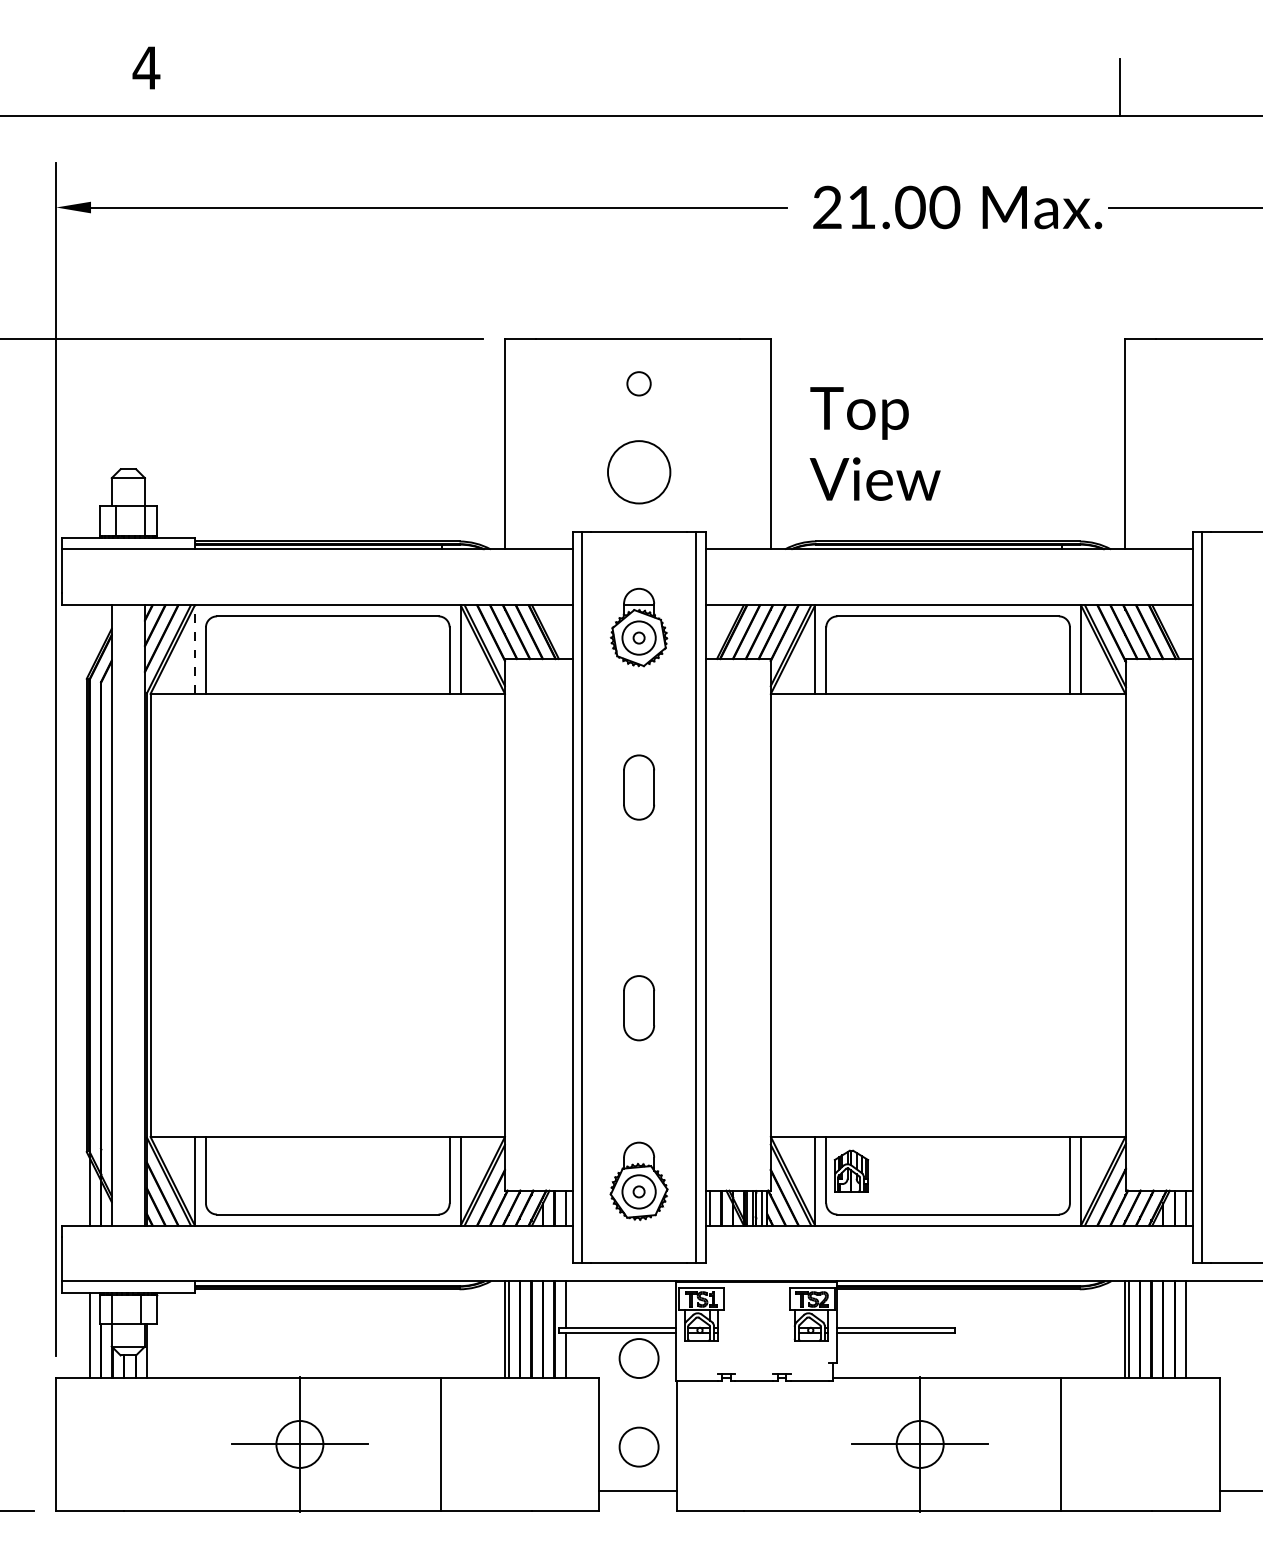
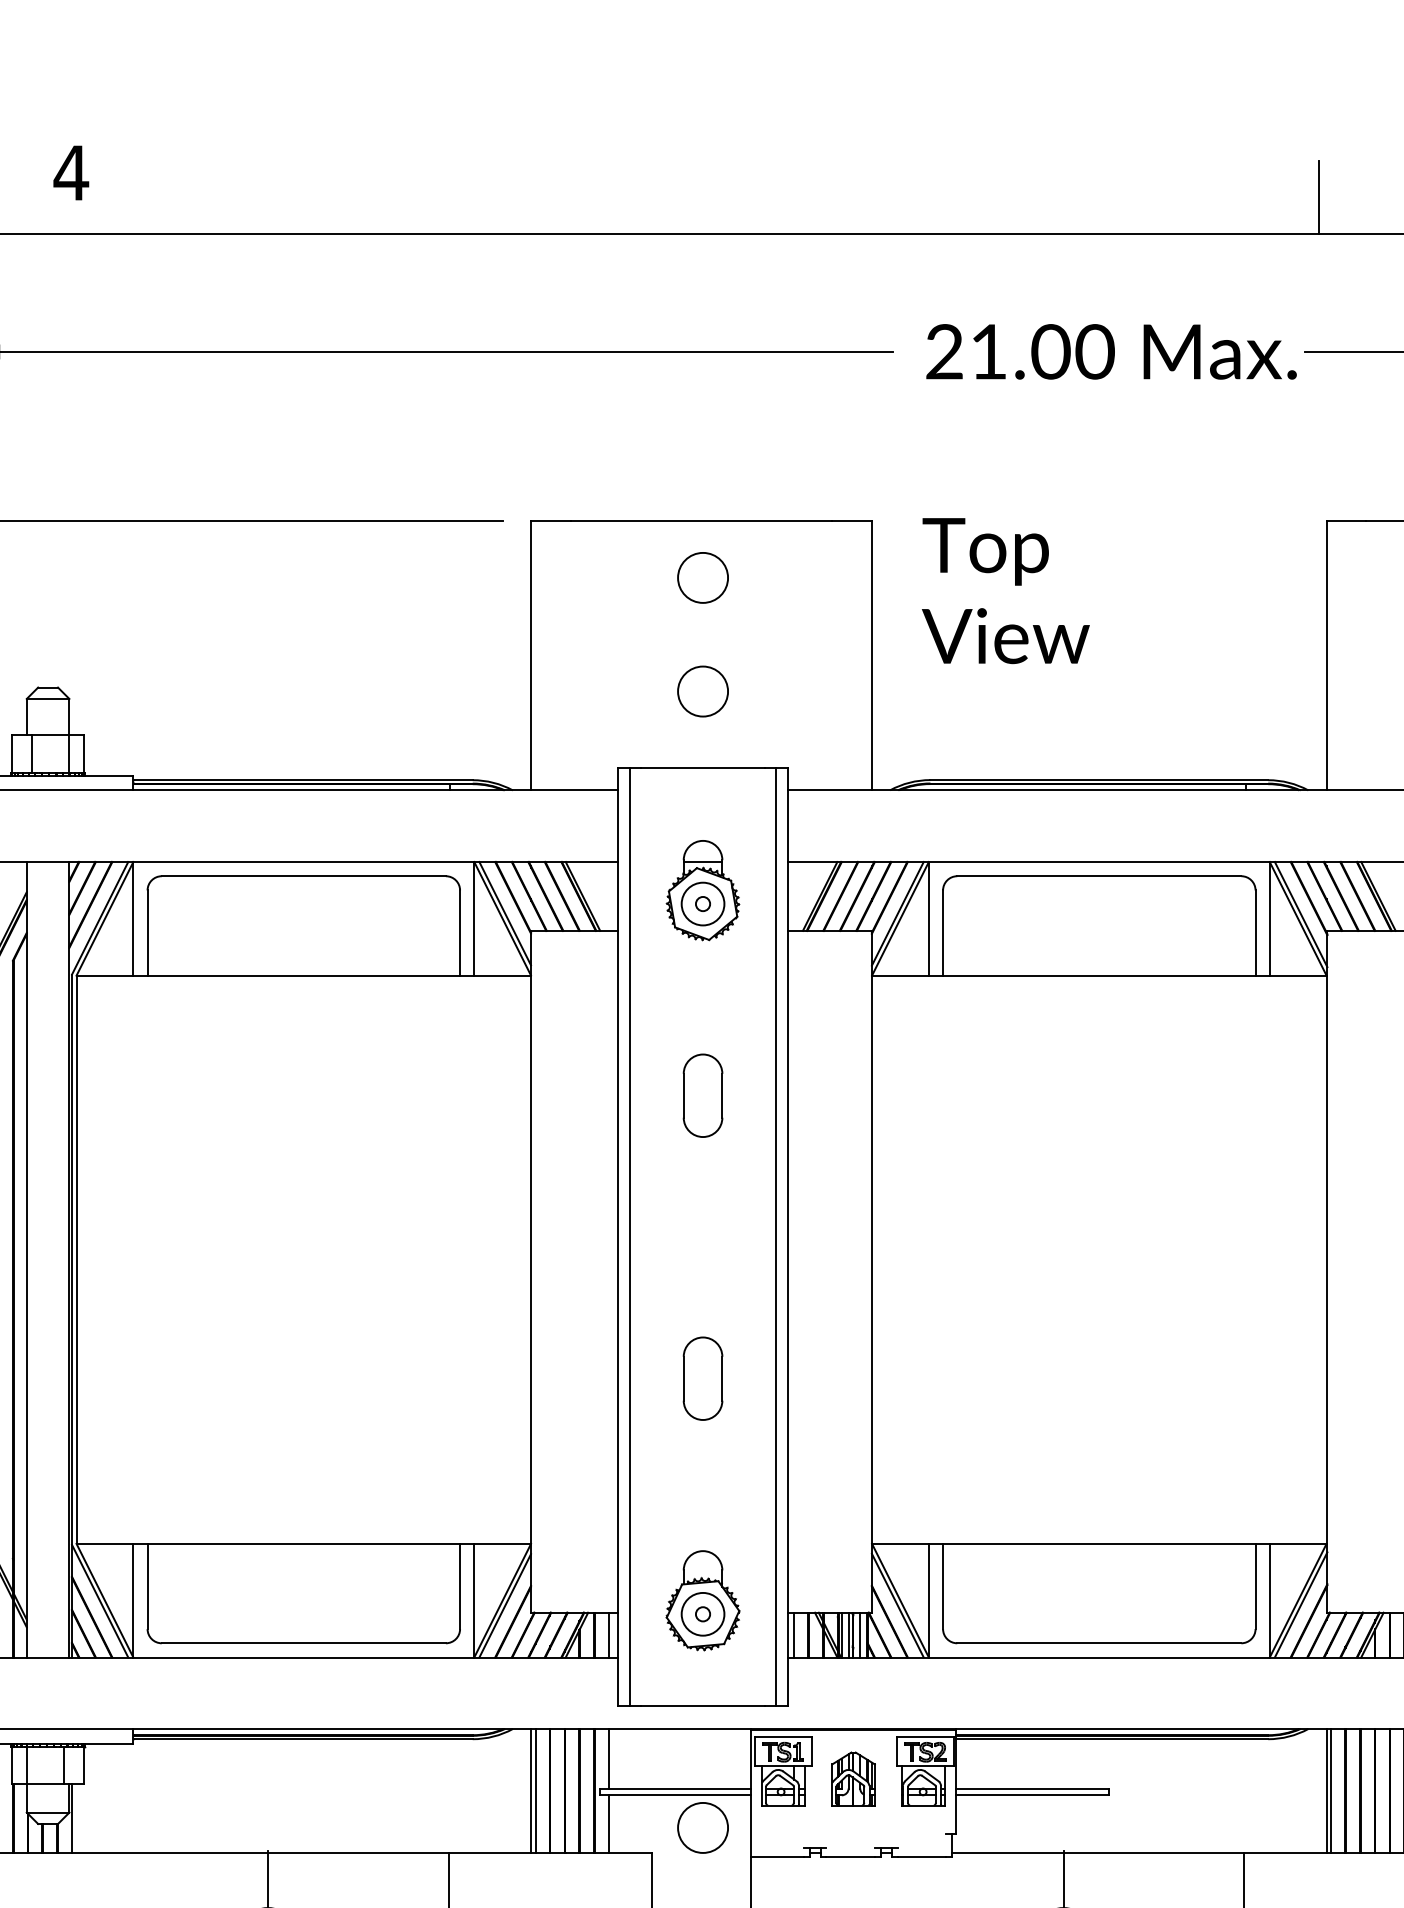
circle: (638, 383) -> (702, 577), size x1.67
text: (874, 443) -> (1004, 590), moved
circle: (638, 472) -> (702, 691), size x0.62
line: (194, 649) -> (132, 918), dashed -> solid
part: (851, 1170) -> (853, 1777), moved

